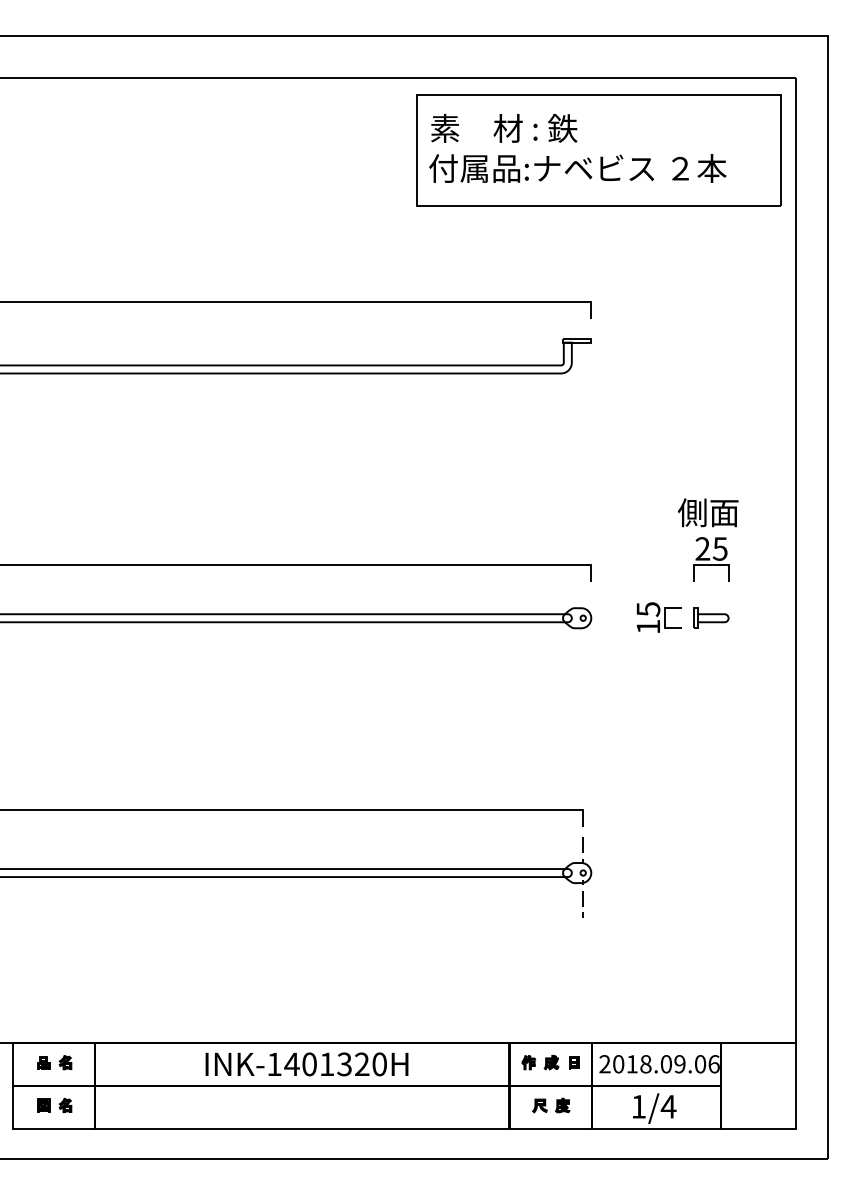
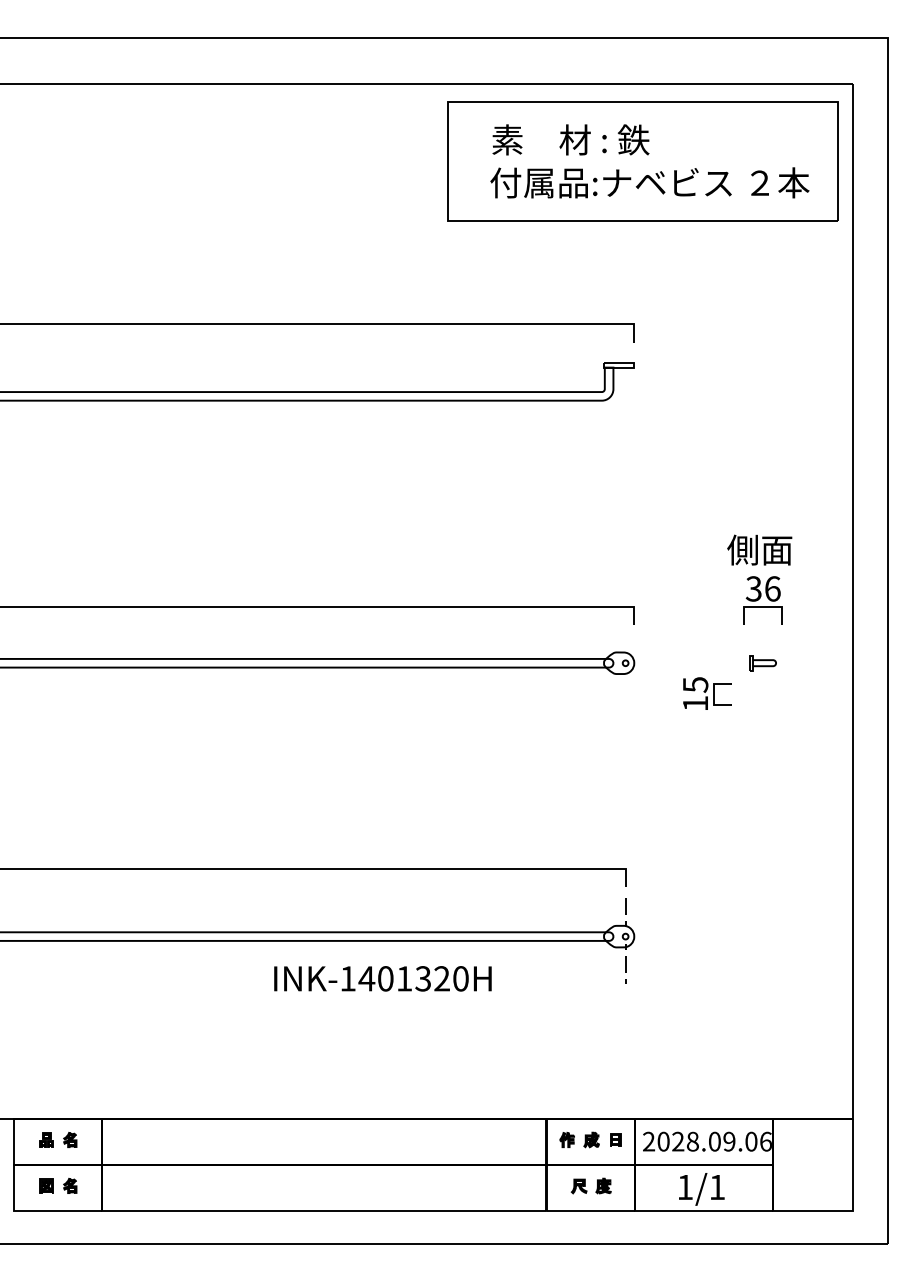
text: (577, 148) -> (649, 161), moved
text: (711, 548) -> (763, 588), 25 -> 36
part: (659, 617) -> (707, 693), moved
part: (711, 617) -> (763, 662), size x0.7
text: (306, 1064) -> (382, 978), moved
text: (631, 1064) -> (677, 1141), 2018.09.06 -> 2028.09.06
text: (668, 1106) -> (717, 1187), 1/4 -> 1/1

